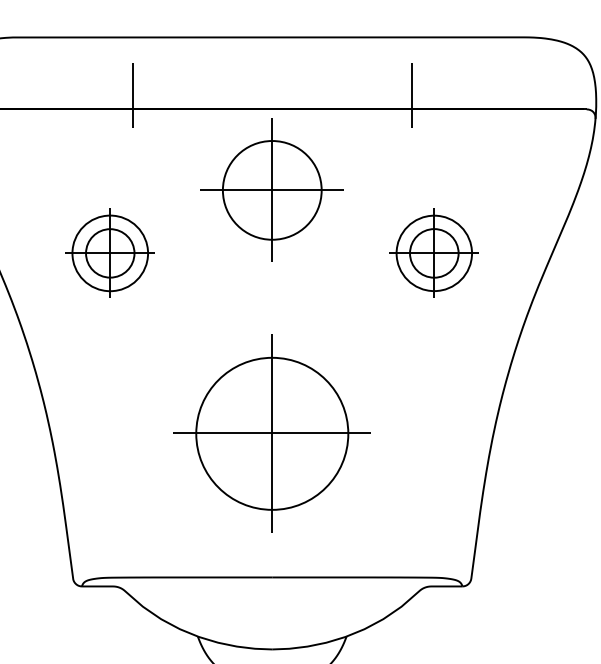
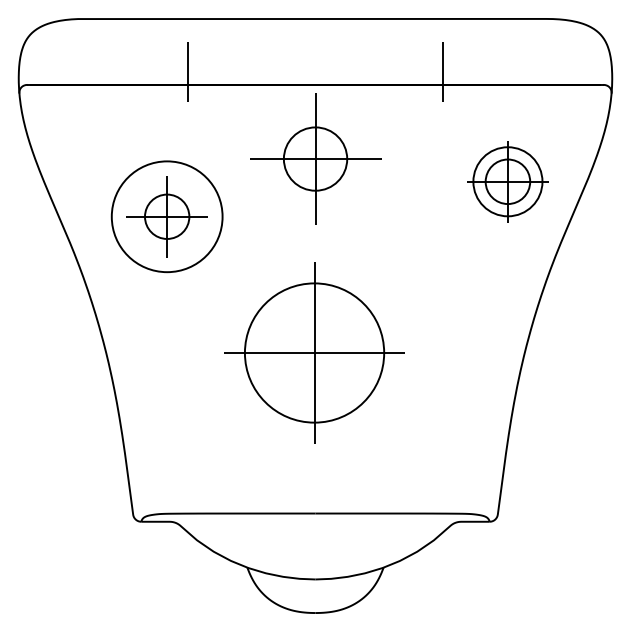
circle: (272, 189) -> (315, 158), size x0.7
circle: (109, 253) -> (166, 216), size x1.6
part: (433, 253) -> (507, 181), moved
part: (272, 433) -> (314, 352), moved

